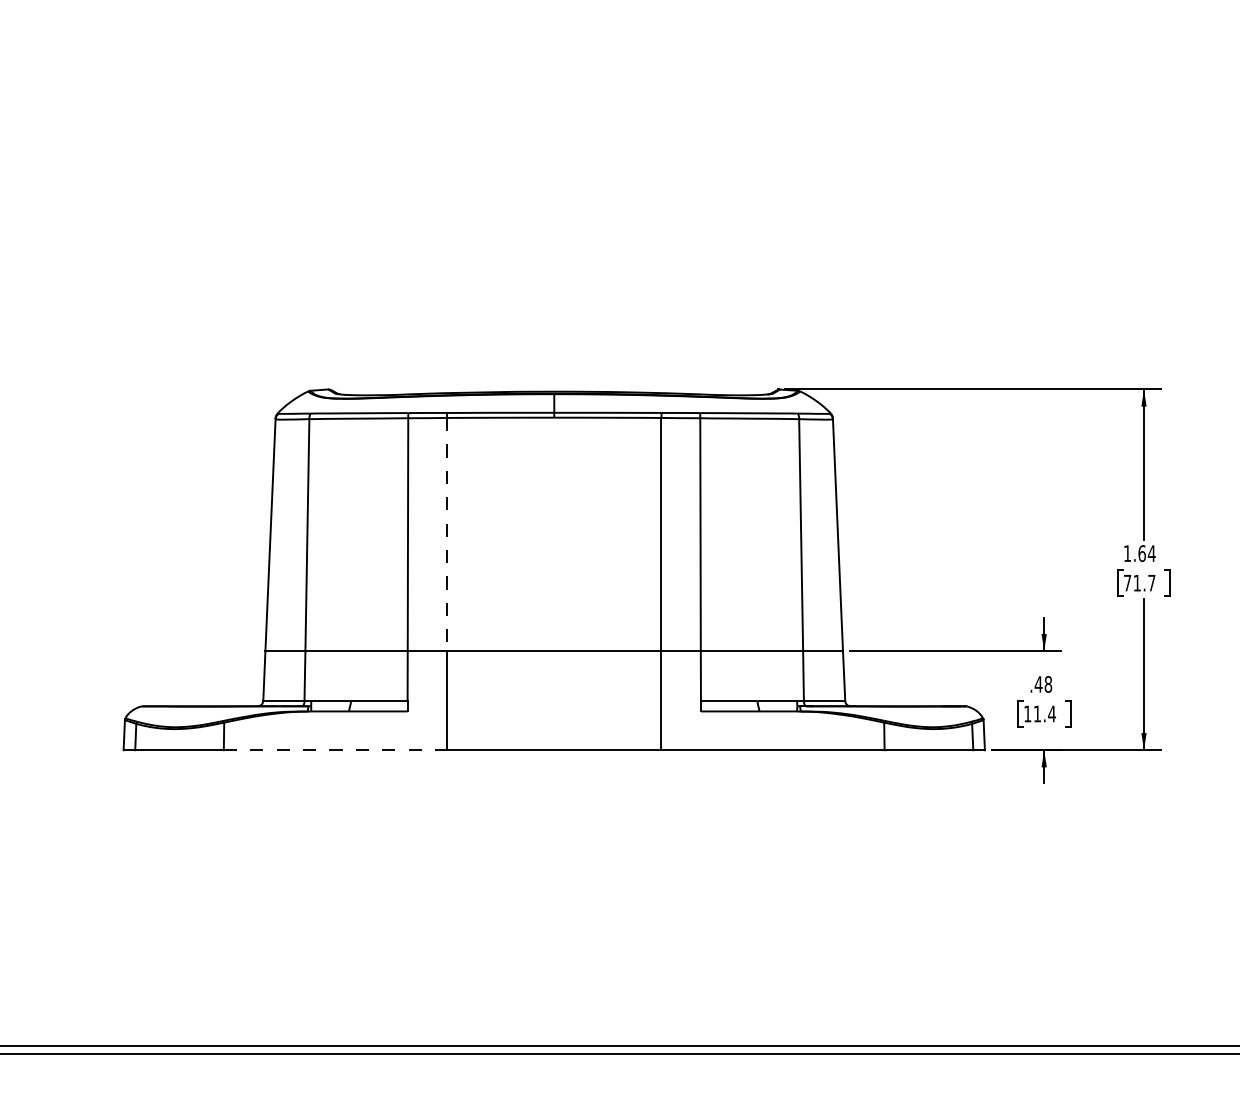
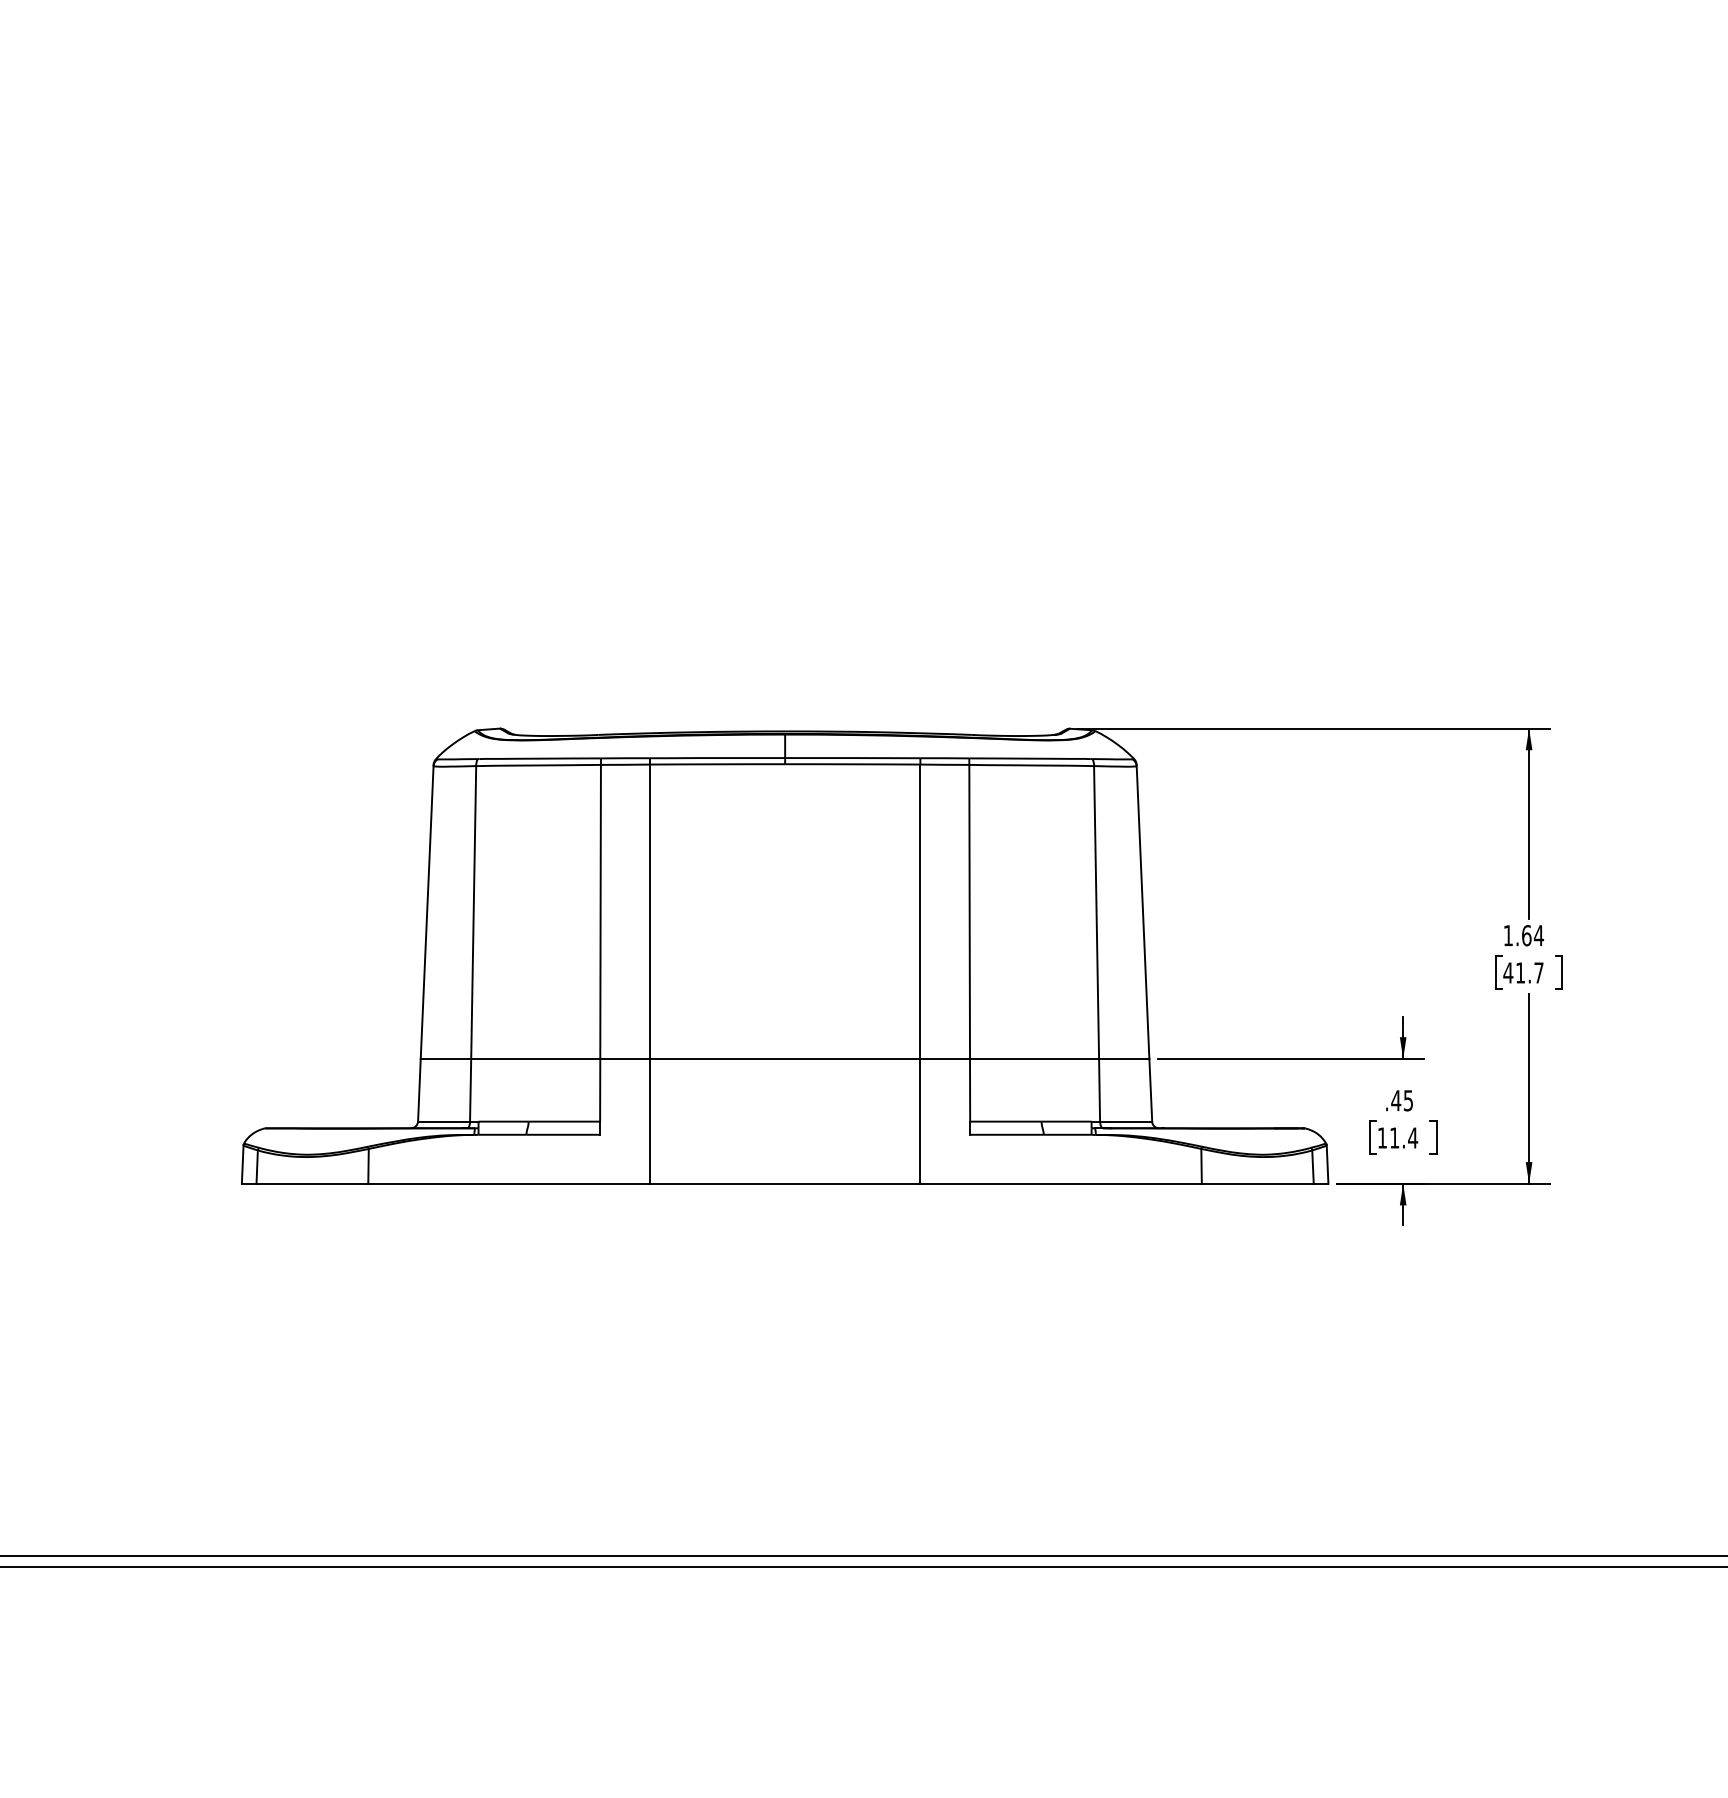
line: (446, 535) -> (649, 912), dashed -> solid
text: (1127, 582) -> (1508, 972), 71.7 -> 41.7
text: (1048, 684) -> (1408, 1100), .48 -> .45
line: (335, 750) -> (509, 1183), dashed -> solid

